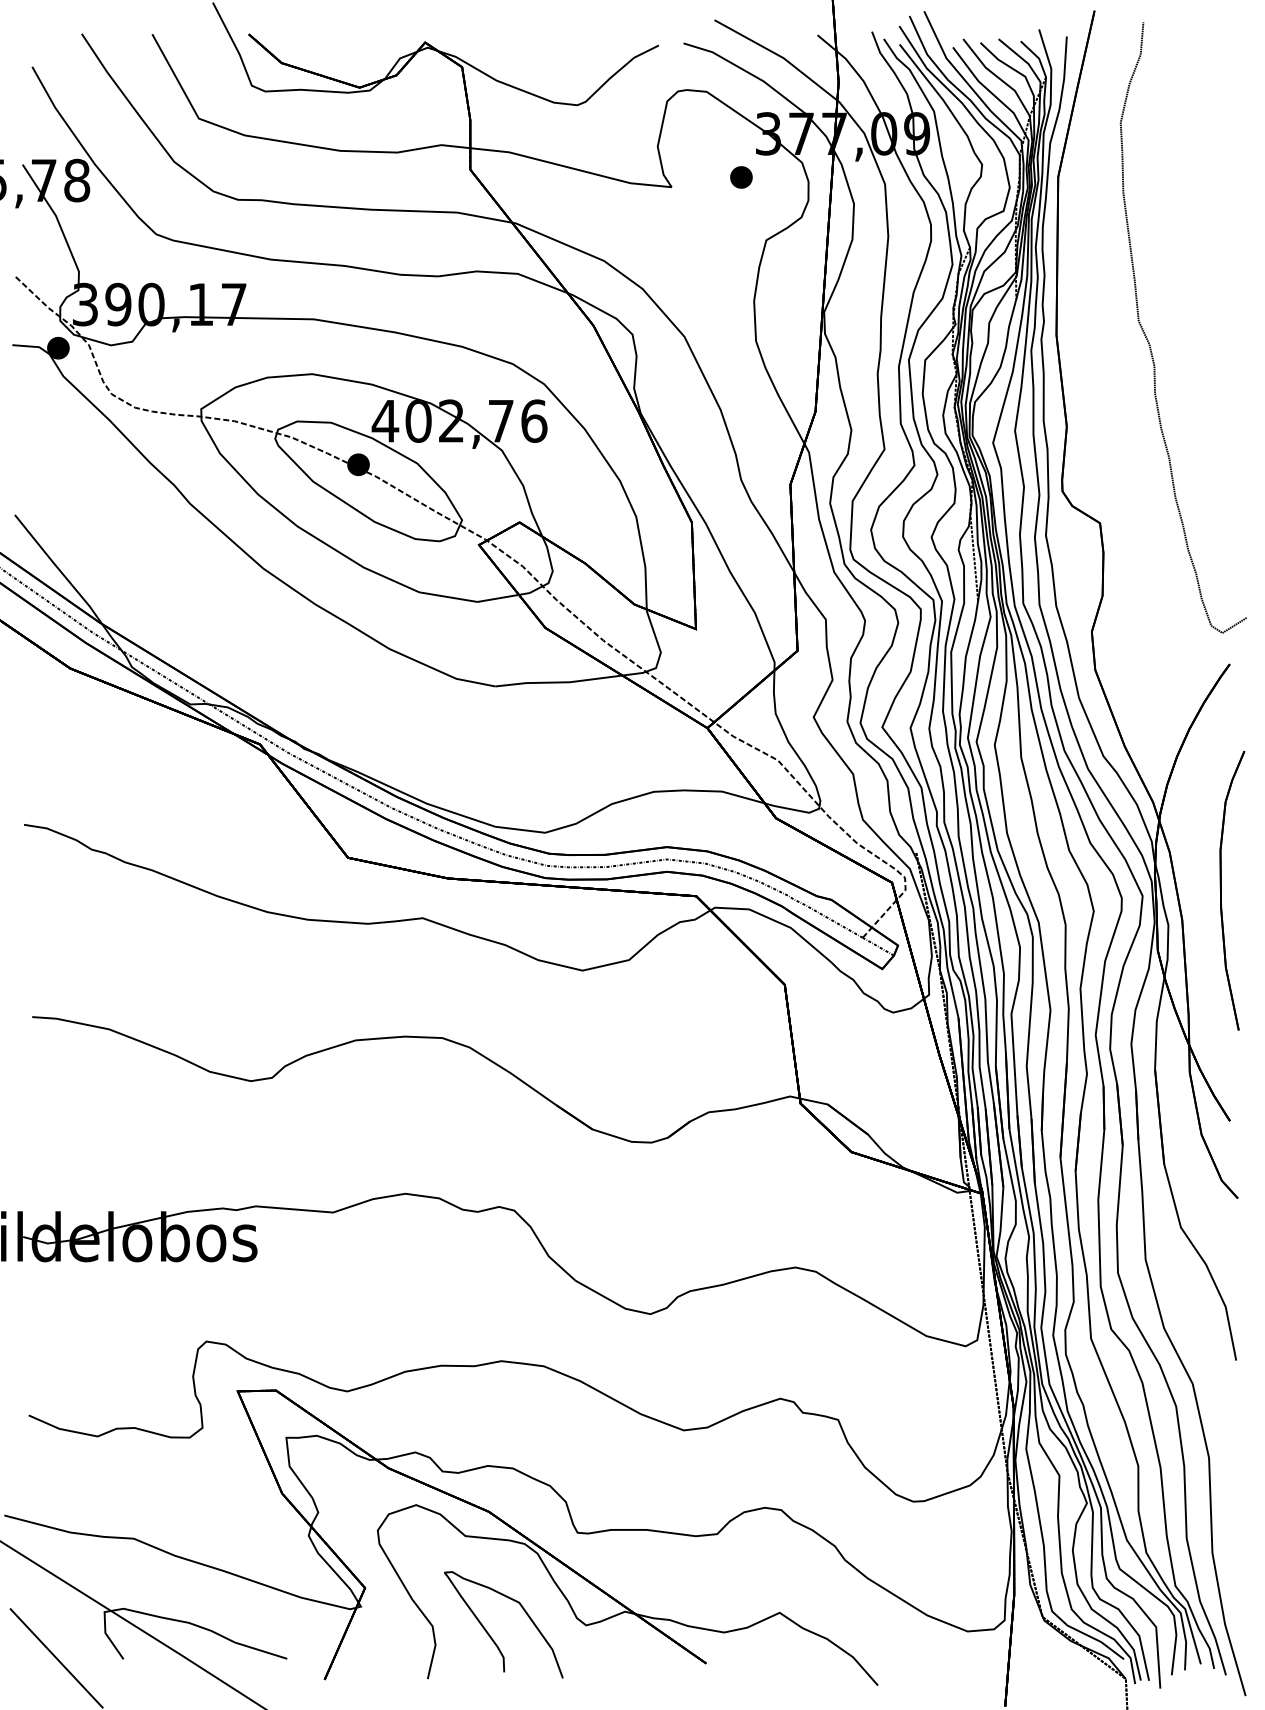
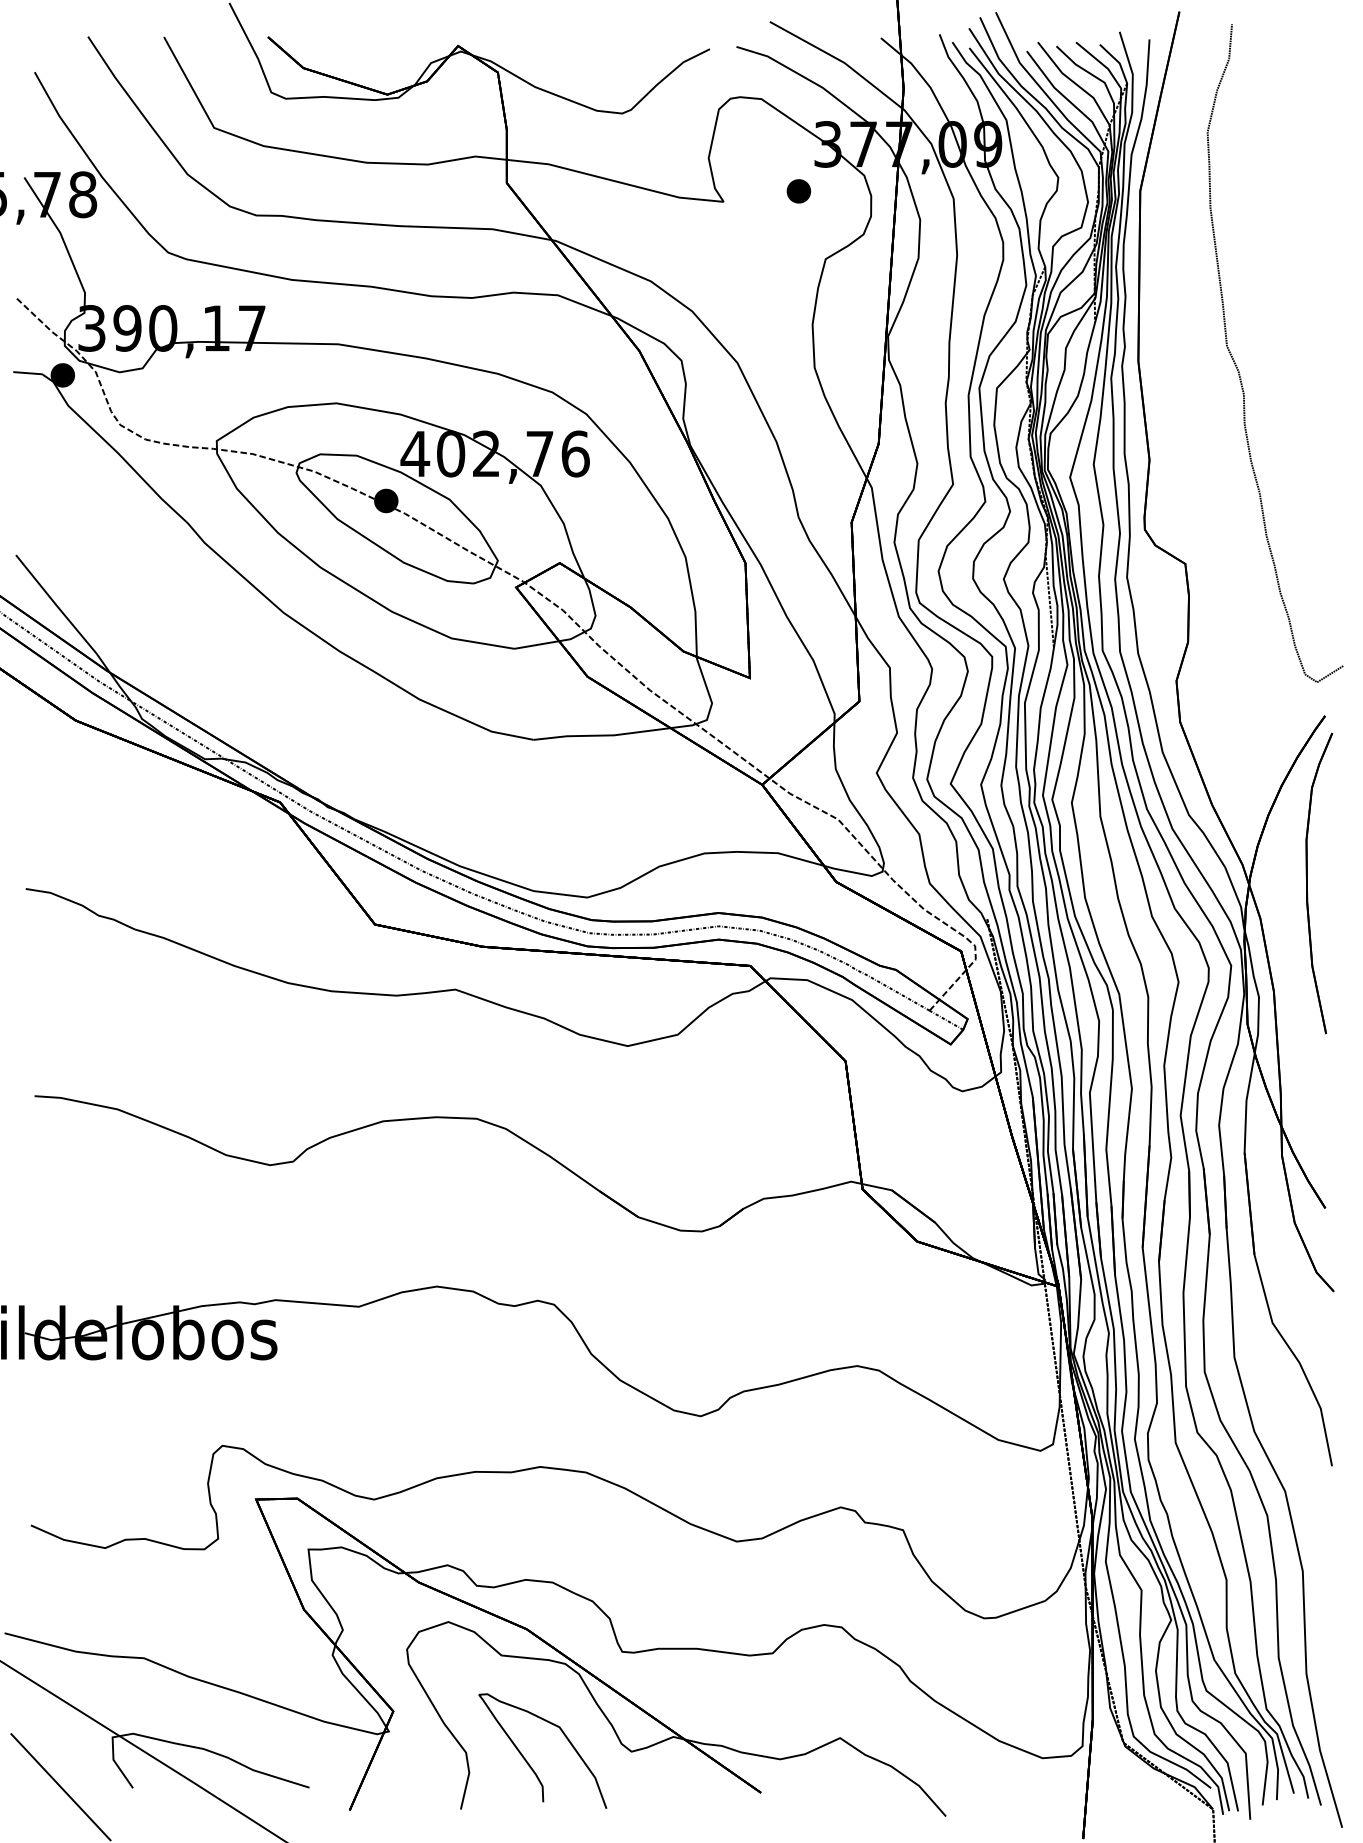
part: (1221, 890) -> (1307, 883), moved

